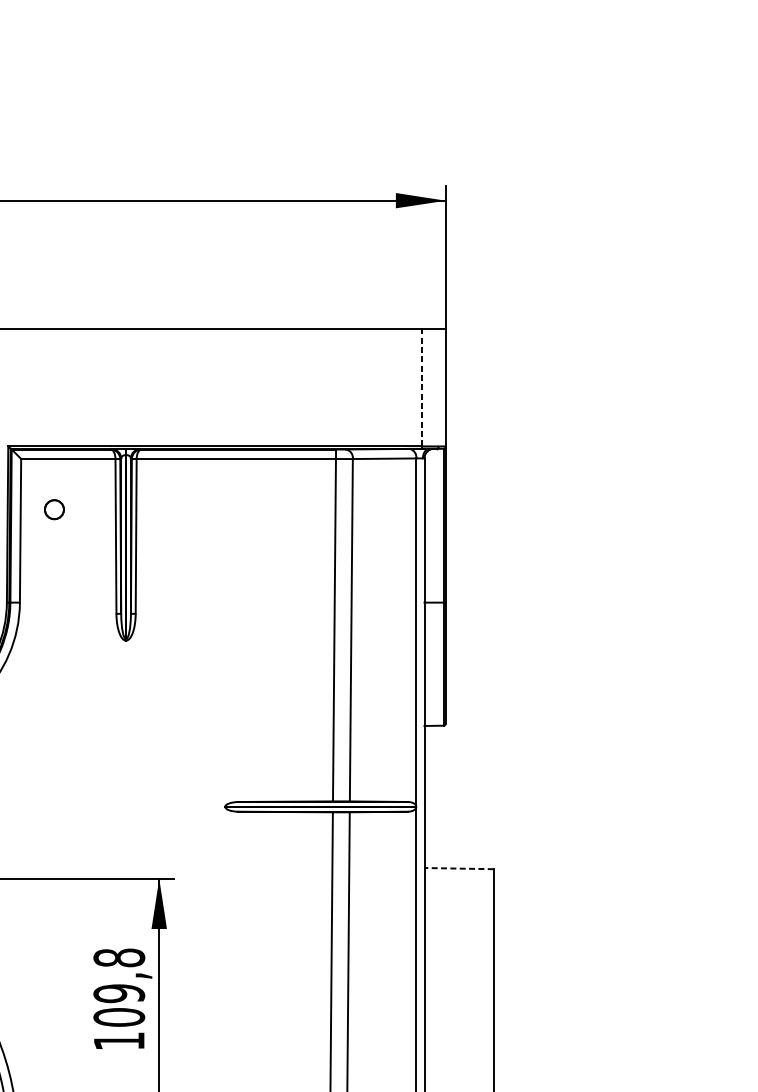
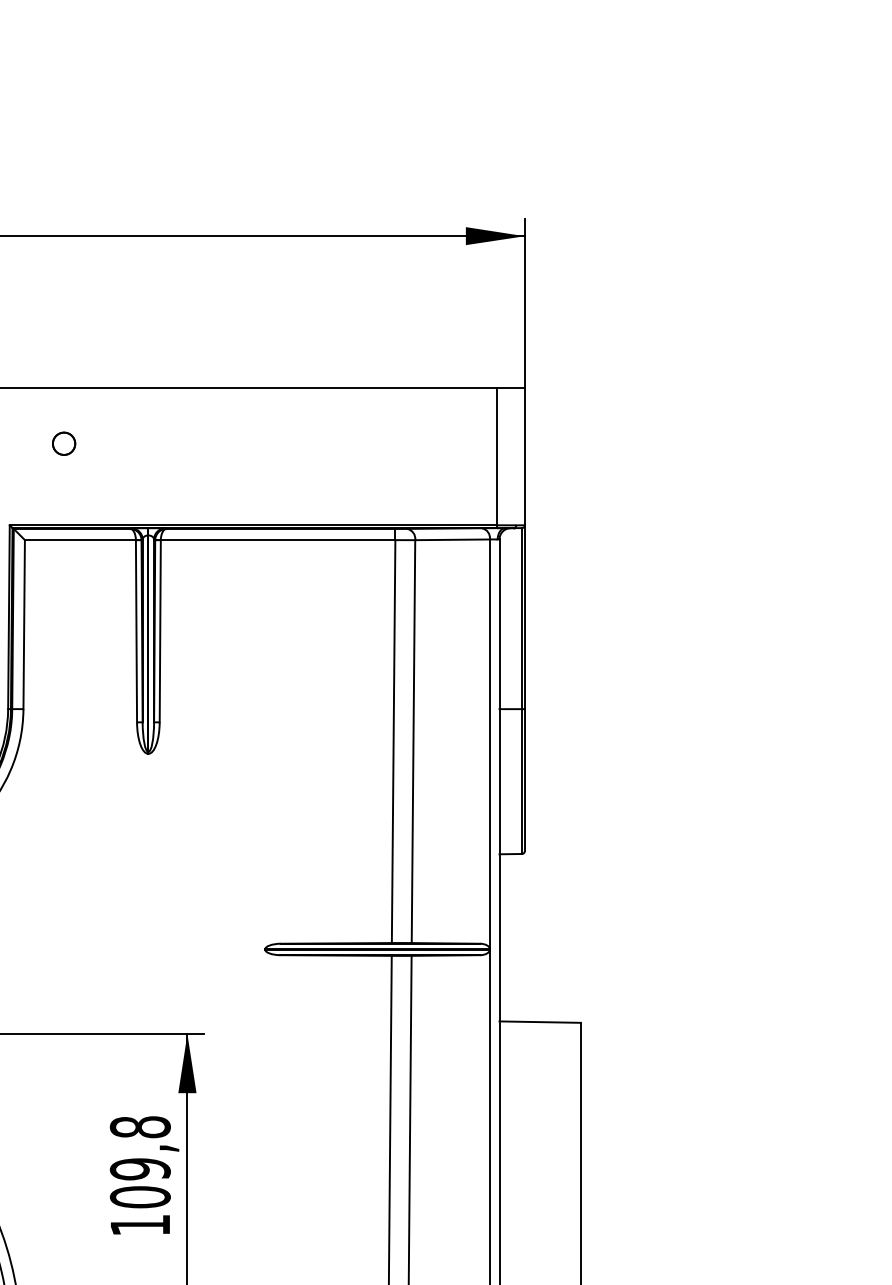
line: (421, 387) -> (496, 456), dashed -> solid
circle: (54, 509) -> (64, 443), moved
line: (459, 868) -> (540, 1022), dashed -> solid

